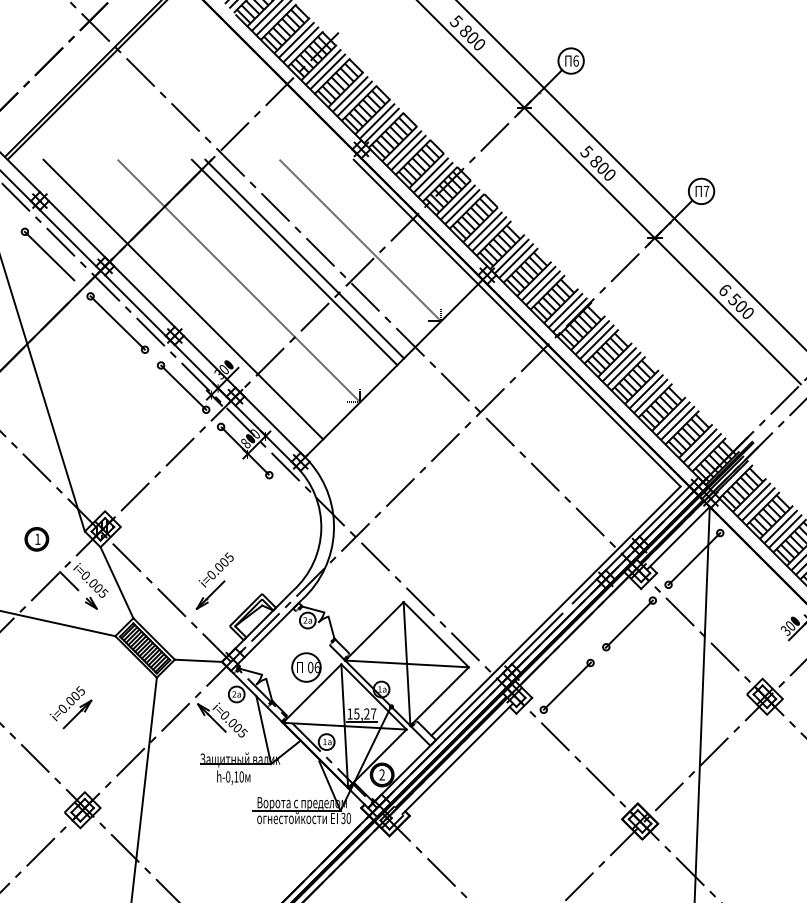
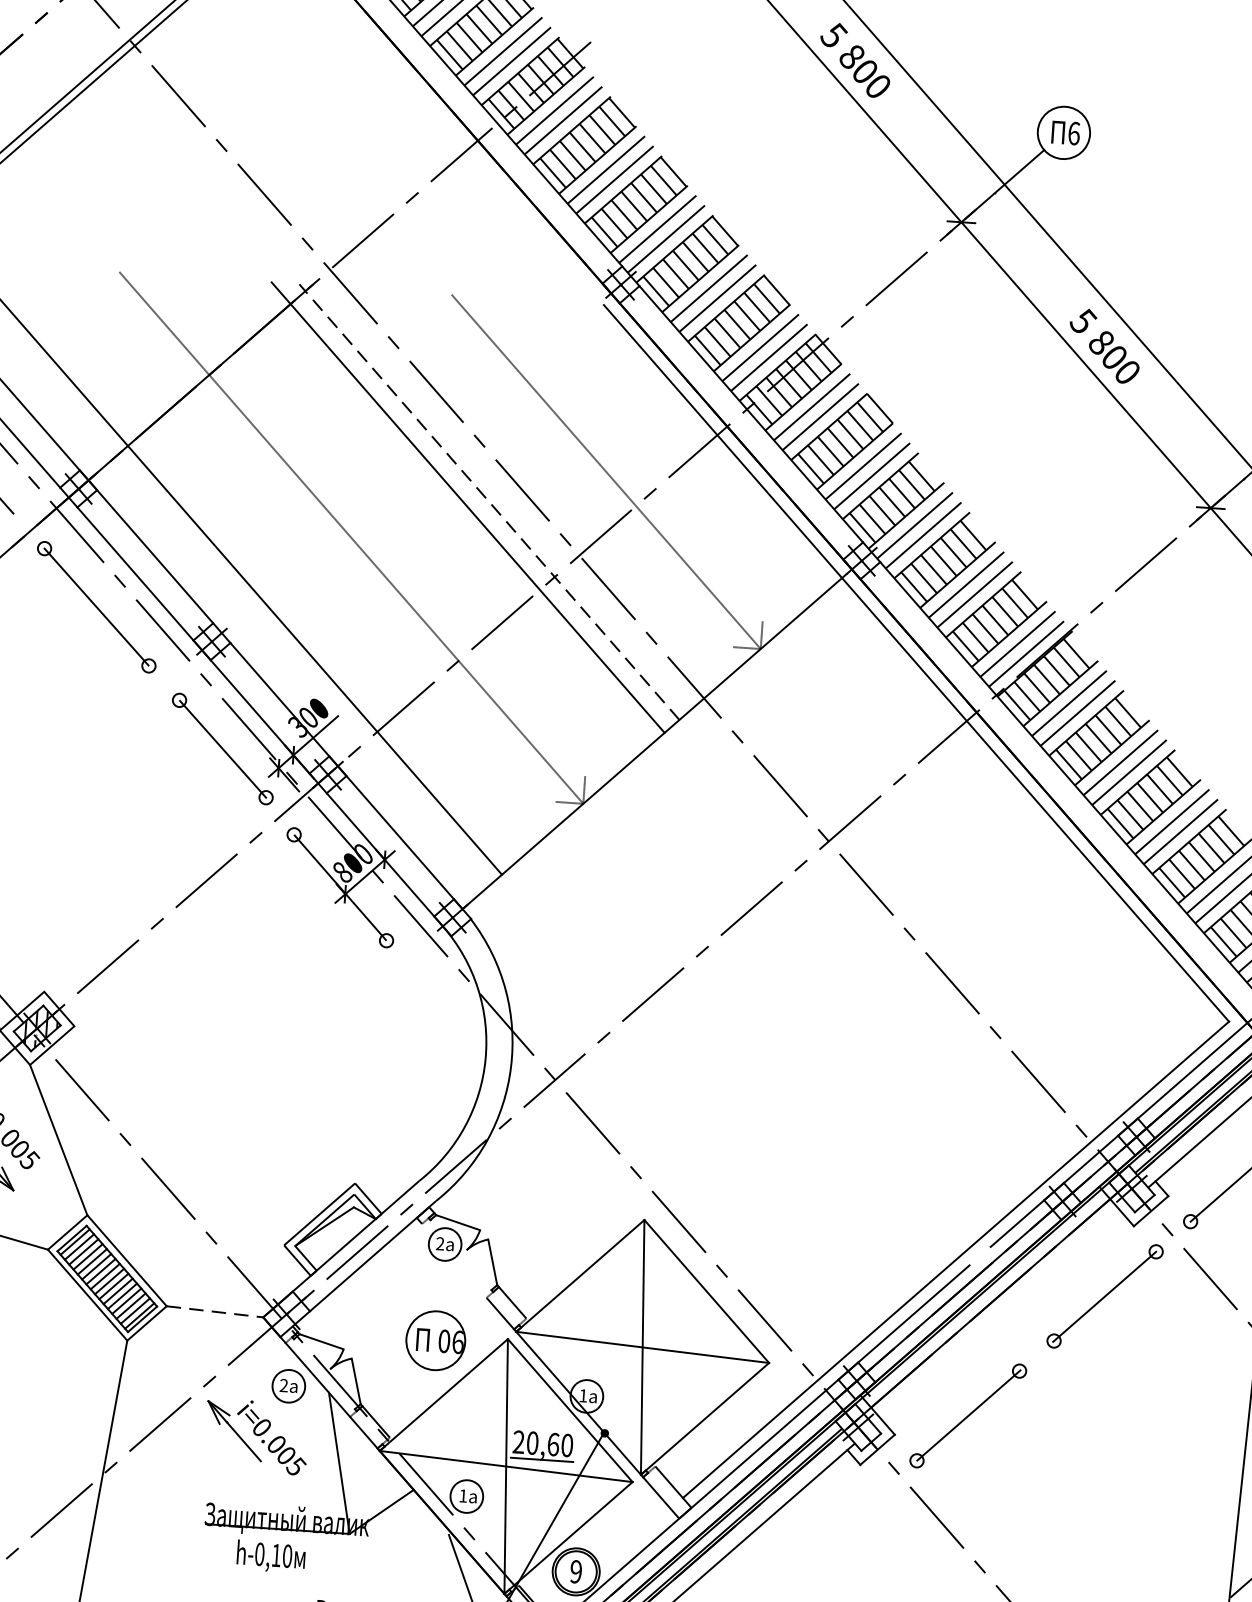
line: (304, 259) -> (488, 502), solid -> dashed
part: (214, 580) -> (259, 1149), removed
line: (198, 660) -> (215, 1311), solid -> dashed
text: (361, 713) -> (542, 1442), 15,27 -> 20,60
text: (381, 775) -> (574, 1572), 2 -> 9

